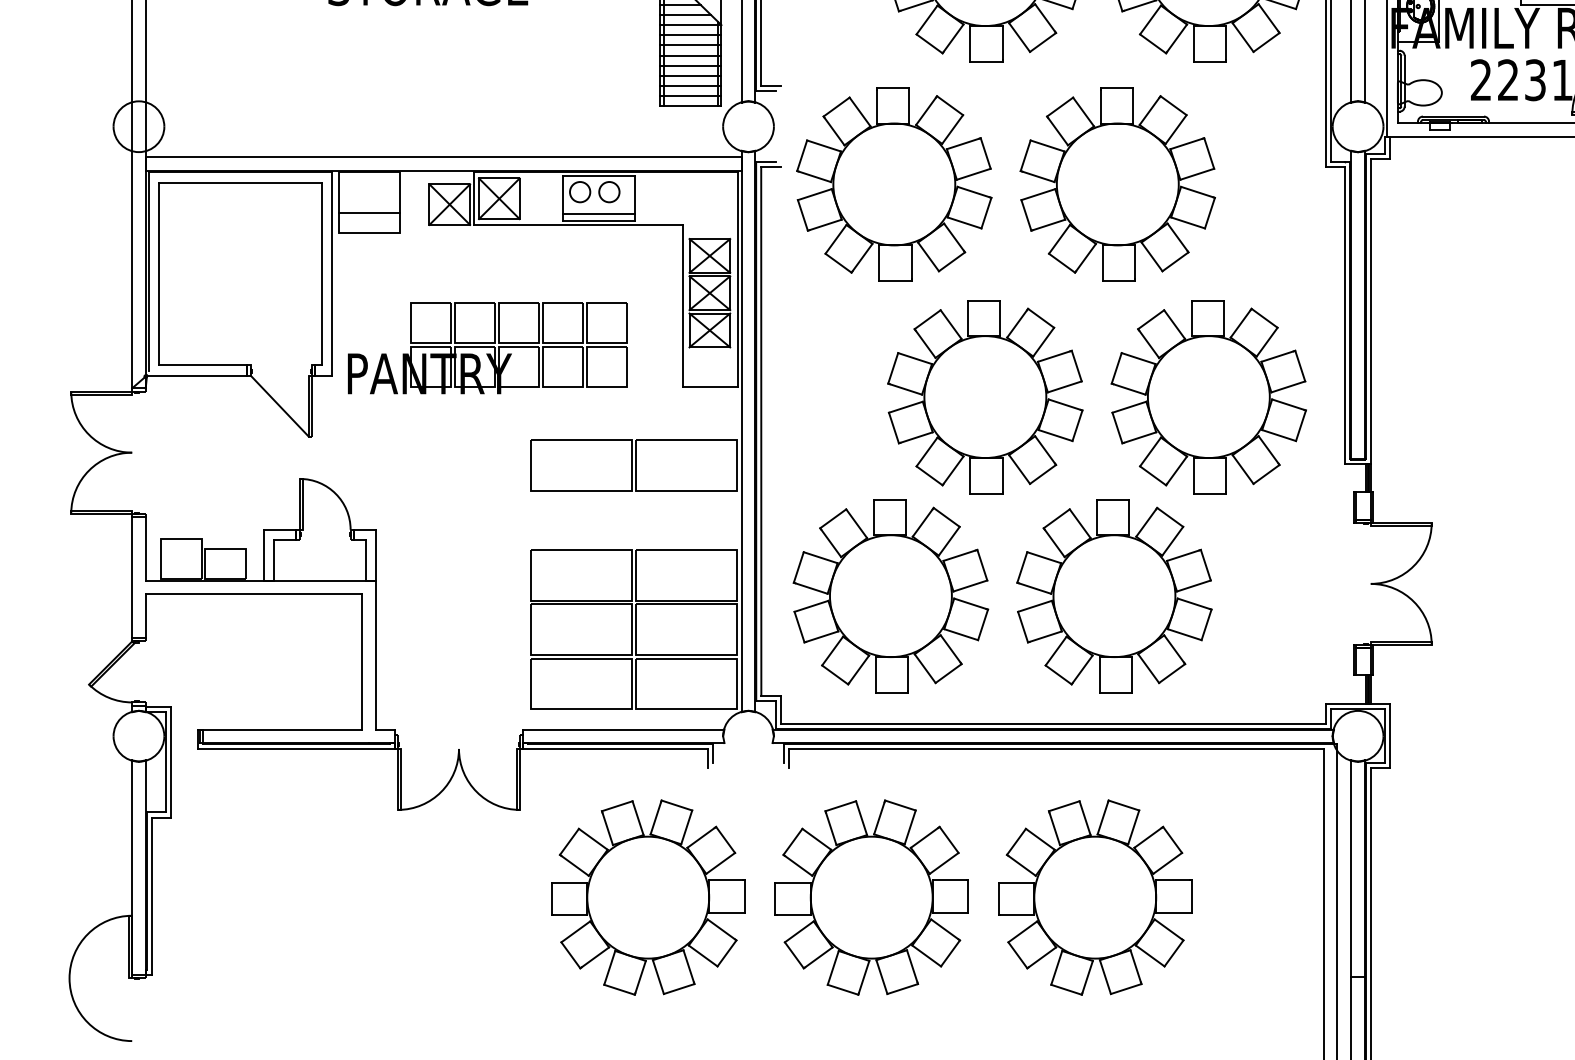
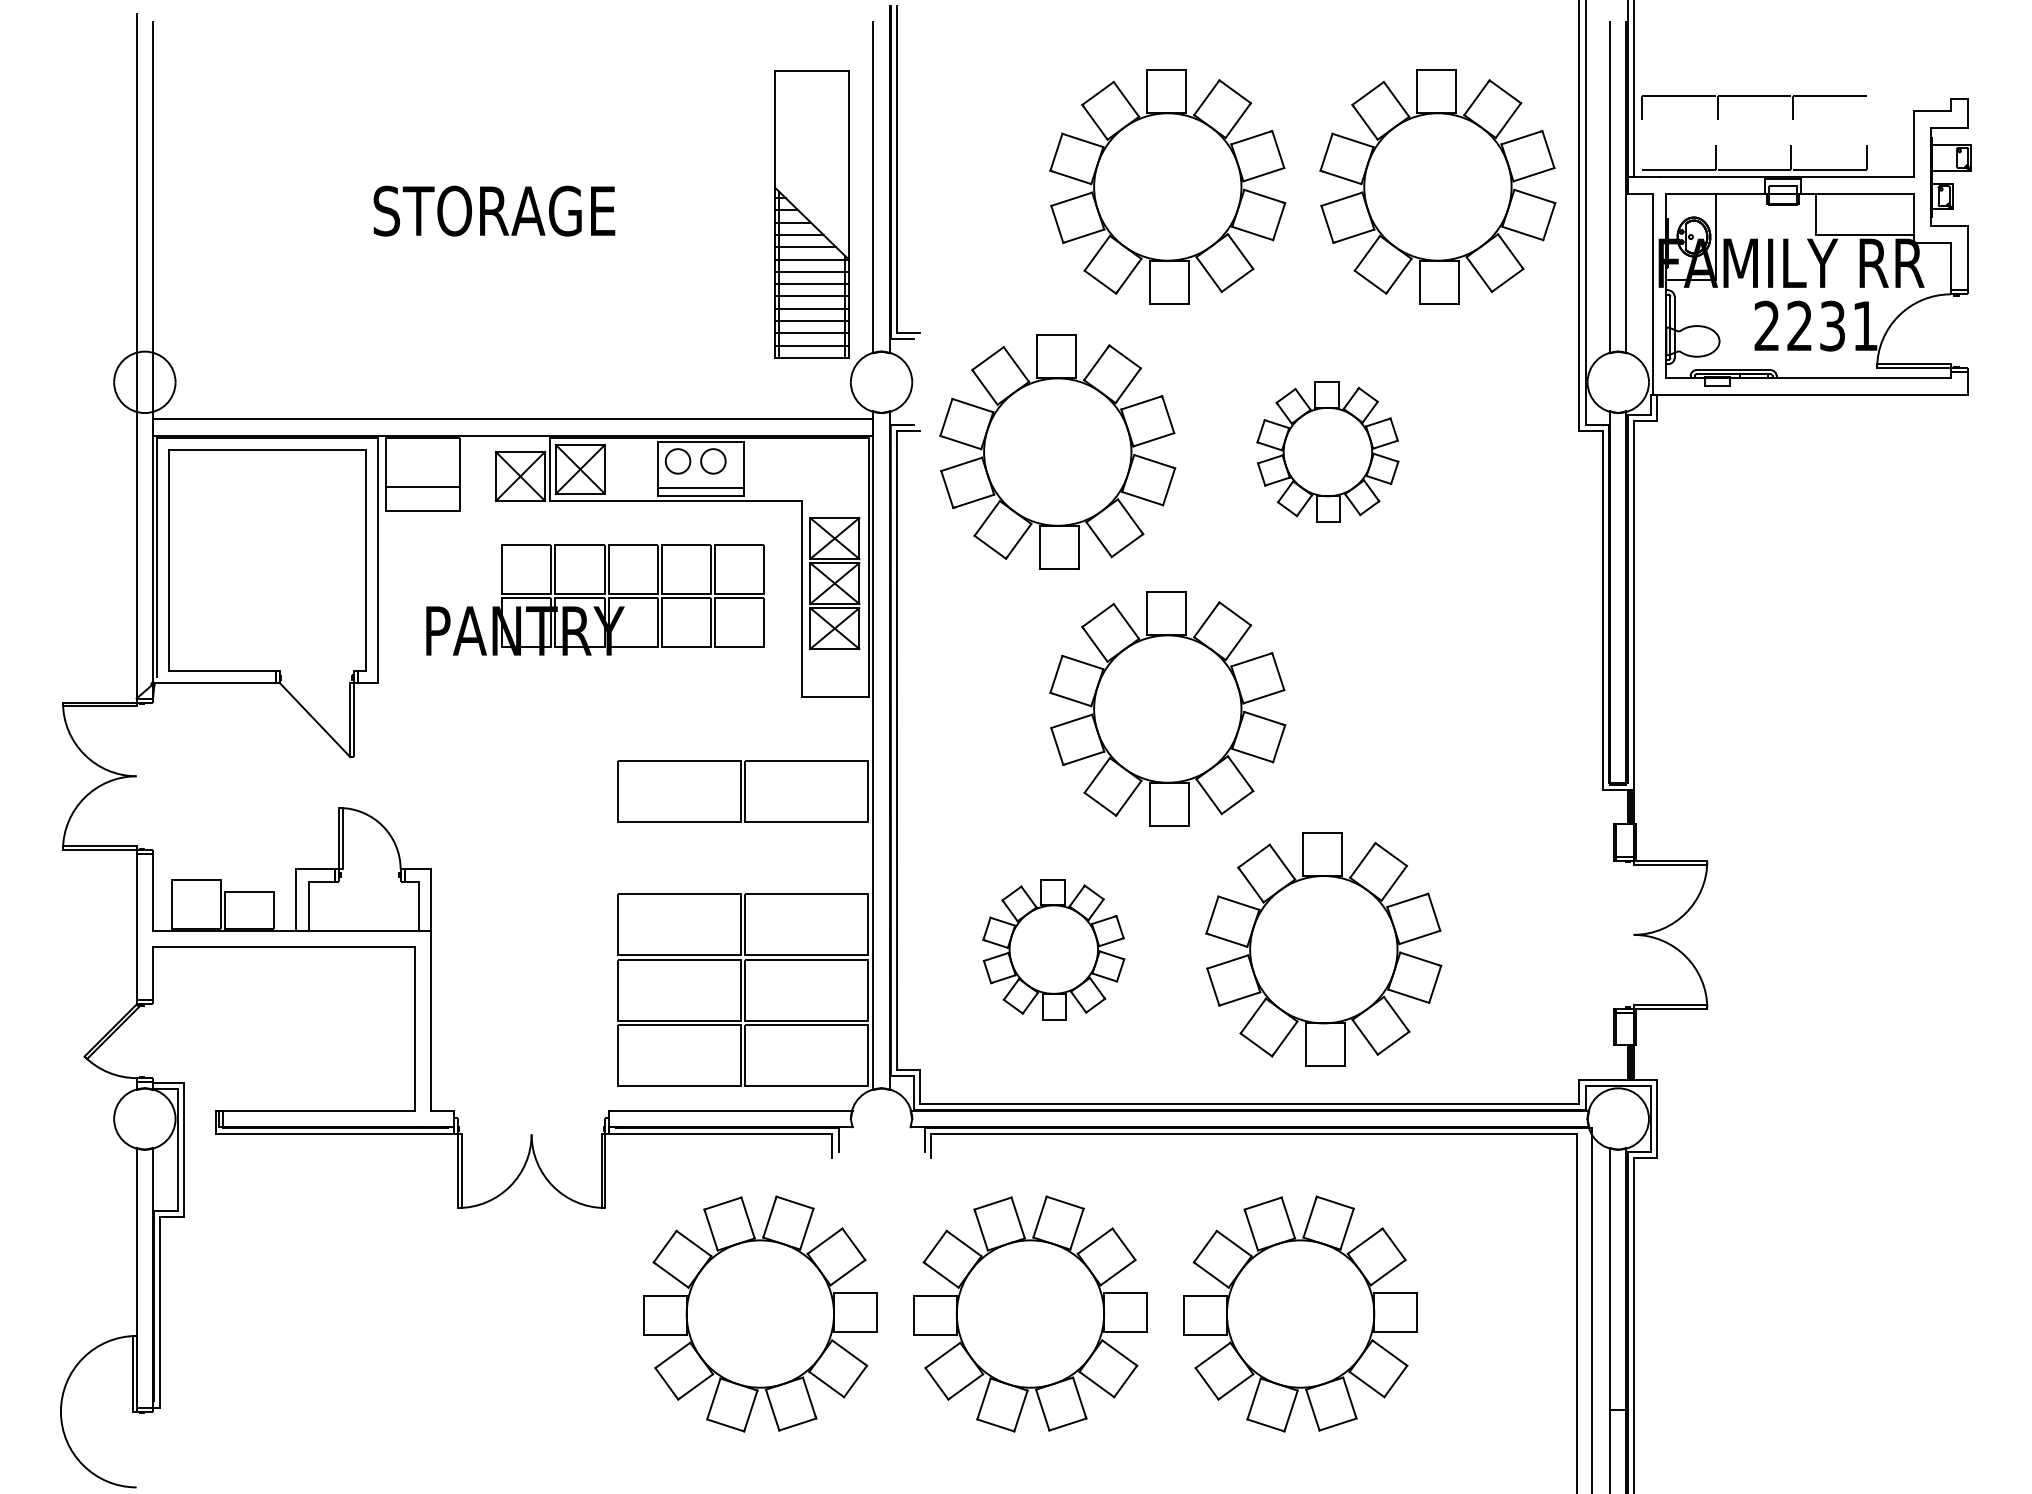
part: (1117, 183) -> (1327, 451), size x0.6
part: (487, 347) -> (595, 599), moved
part: (1208, 396) -> (1437, 708), removed
part: (890, 596) -> (1053, 949), size x0.6

